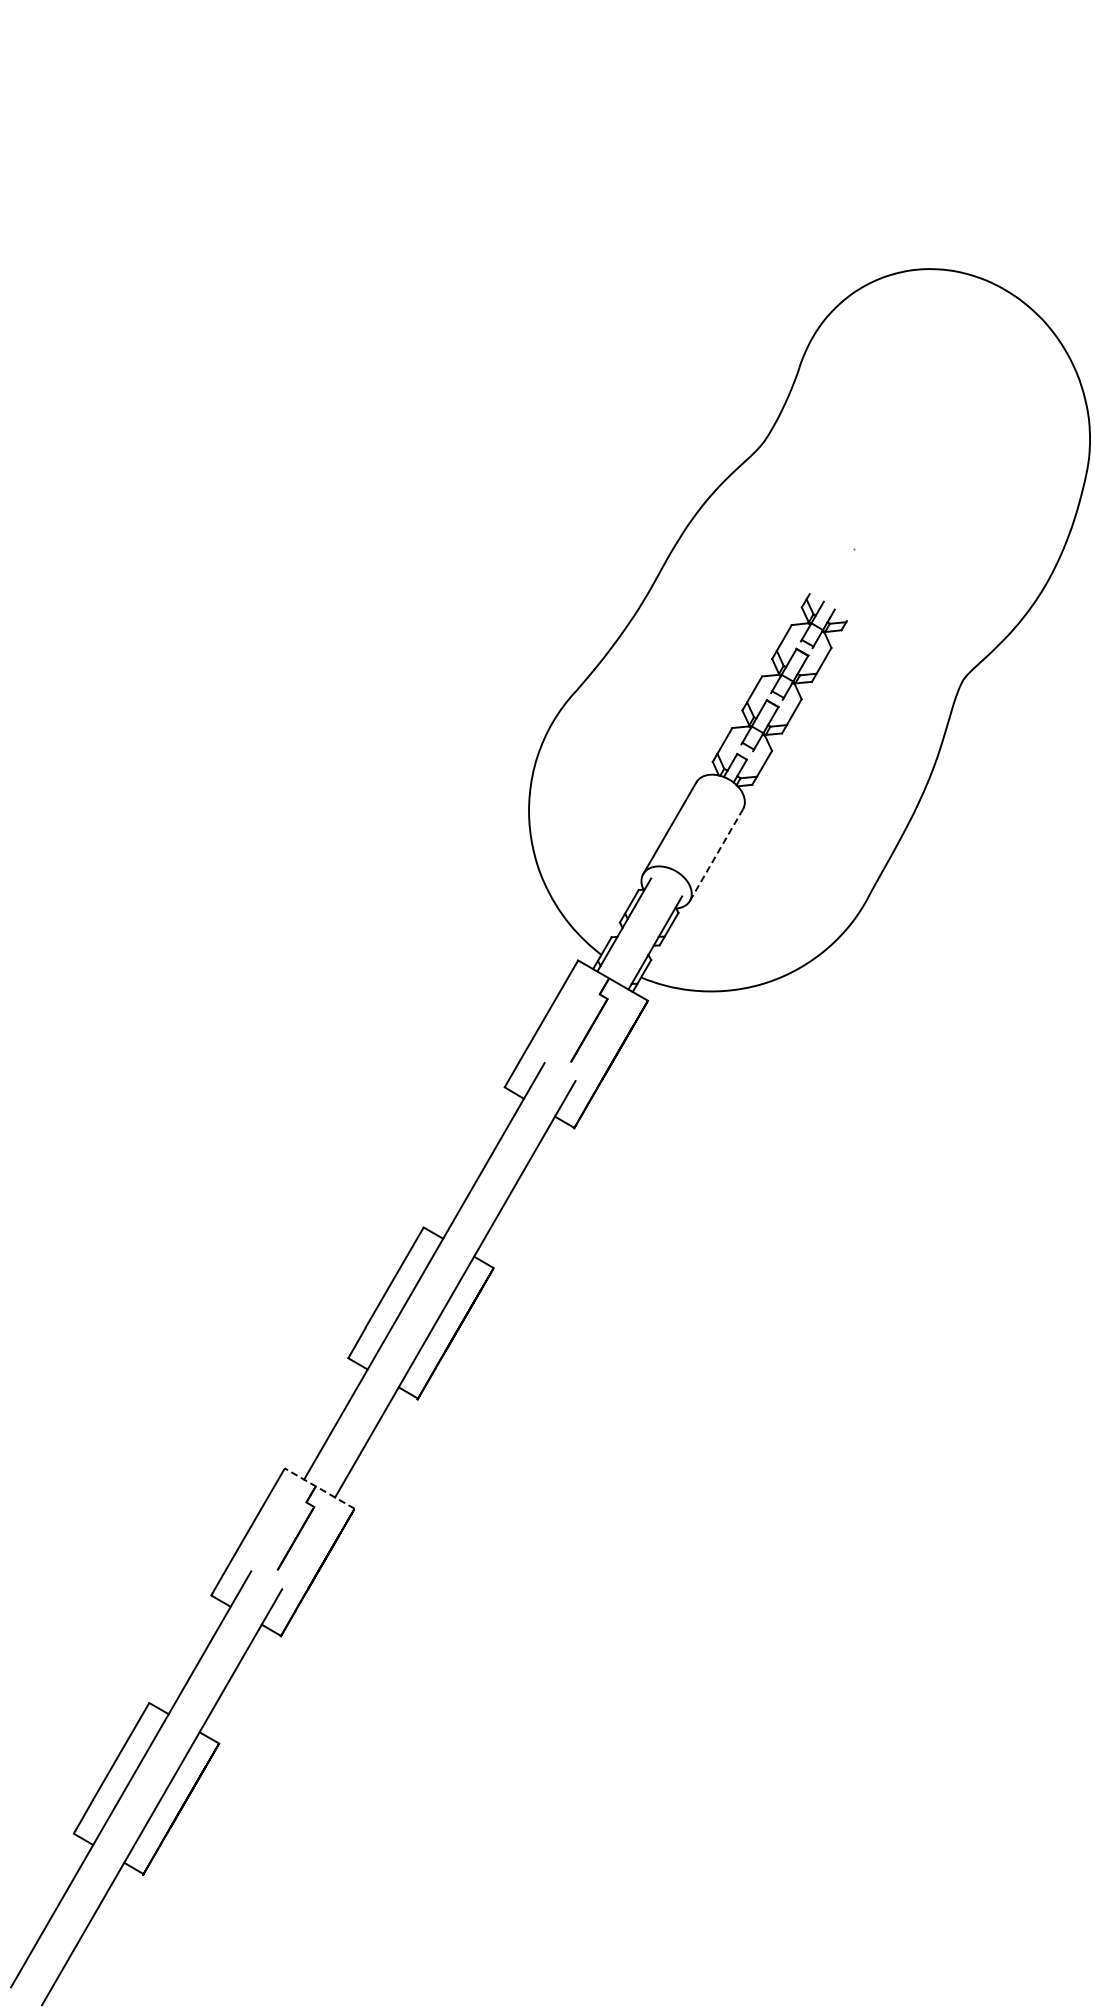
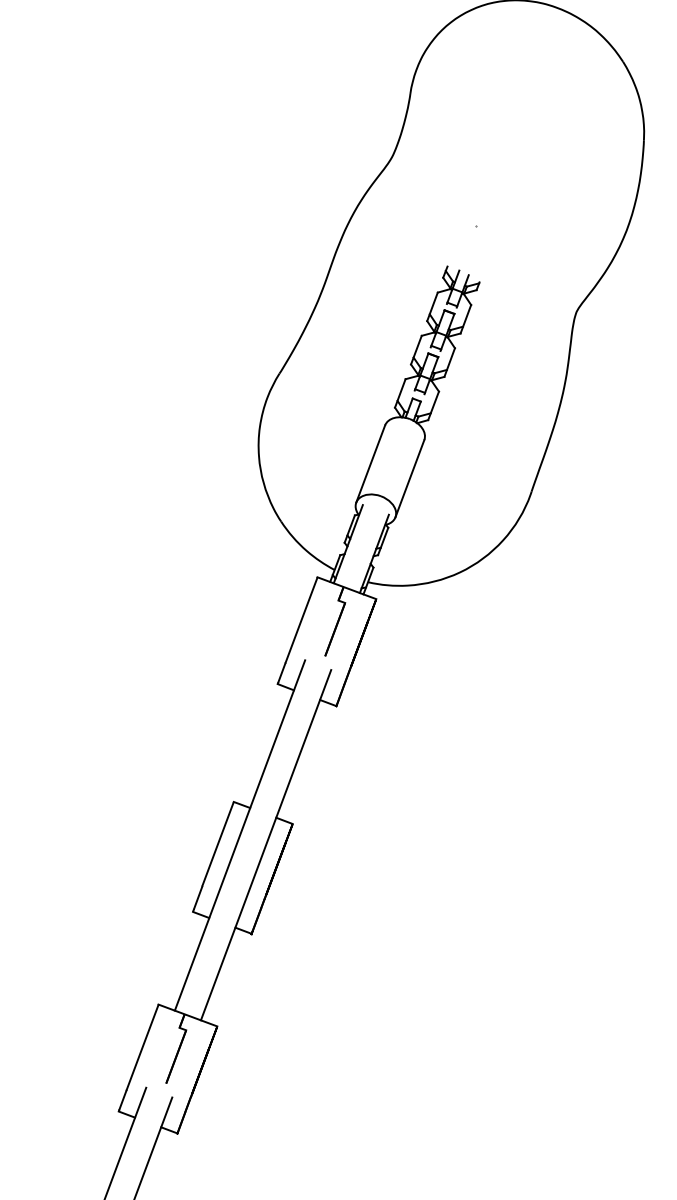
line: (716, 855) -> (409, 478), dashed -> solid
line: (319, 1488) -> (187, 1015), dashed -> solid

